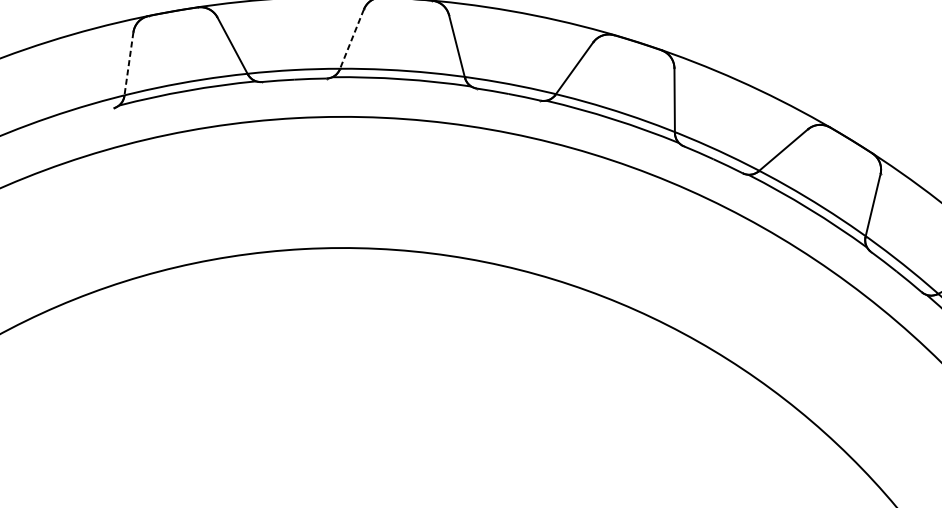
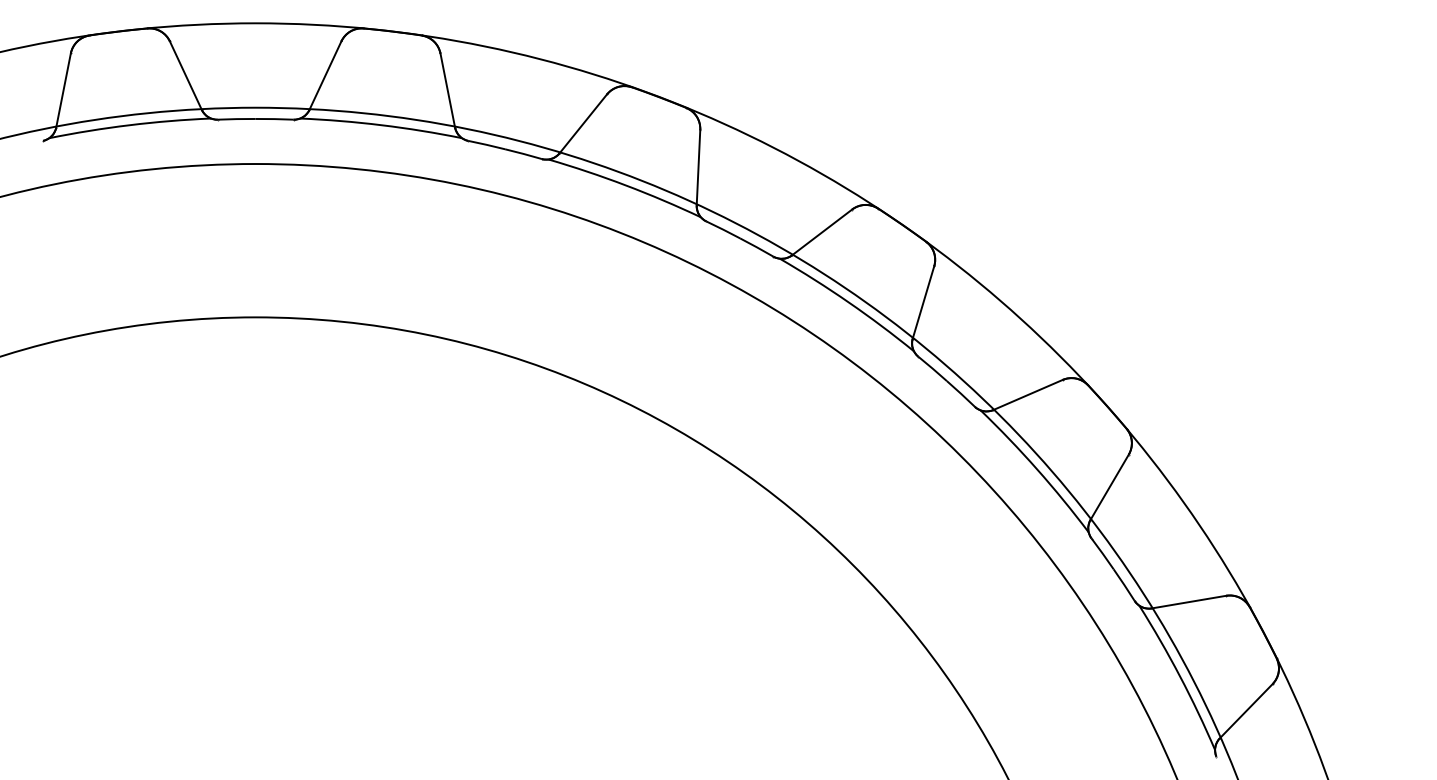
line: (351, 39) -> (325, 75), dashed -> solid
line: (128, 64) -> (63, 90), dashed -> solid

